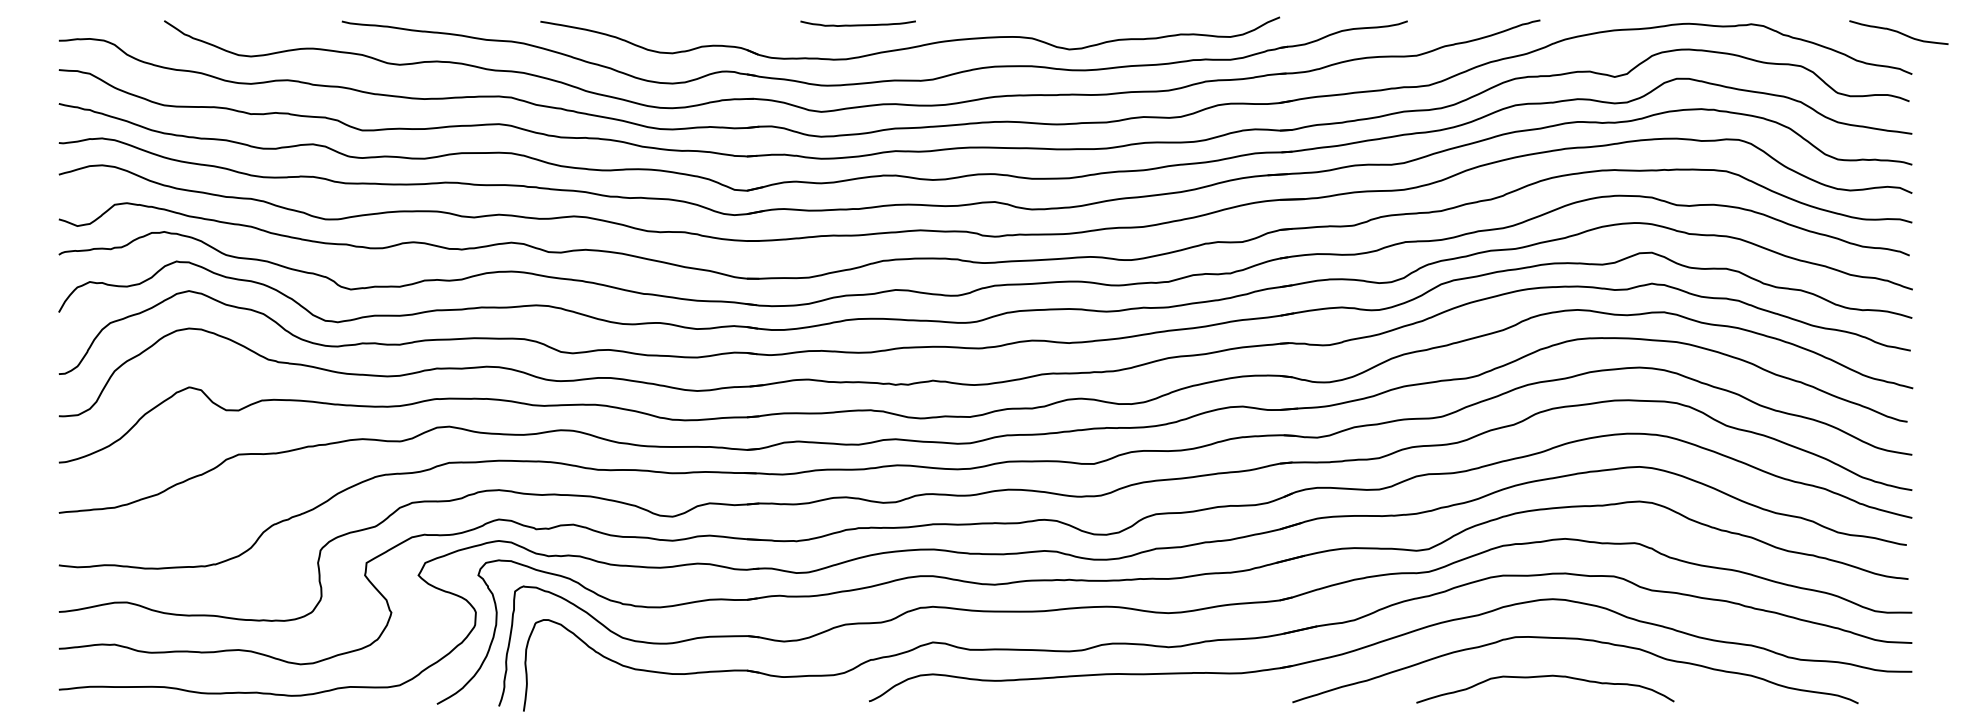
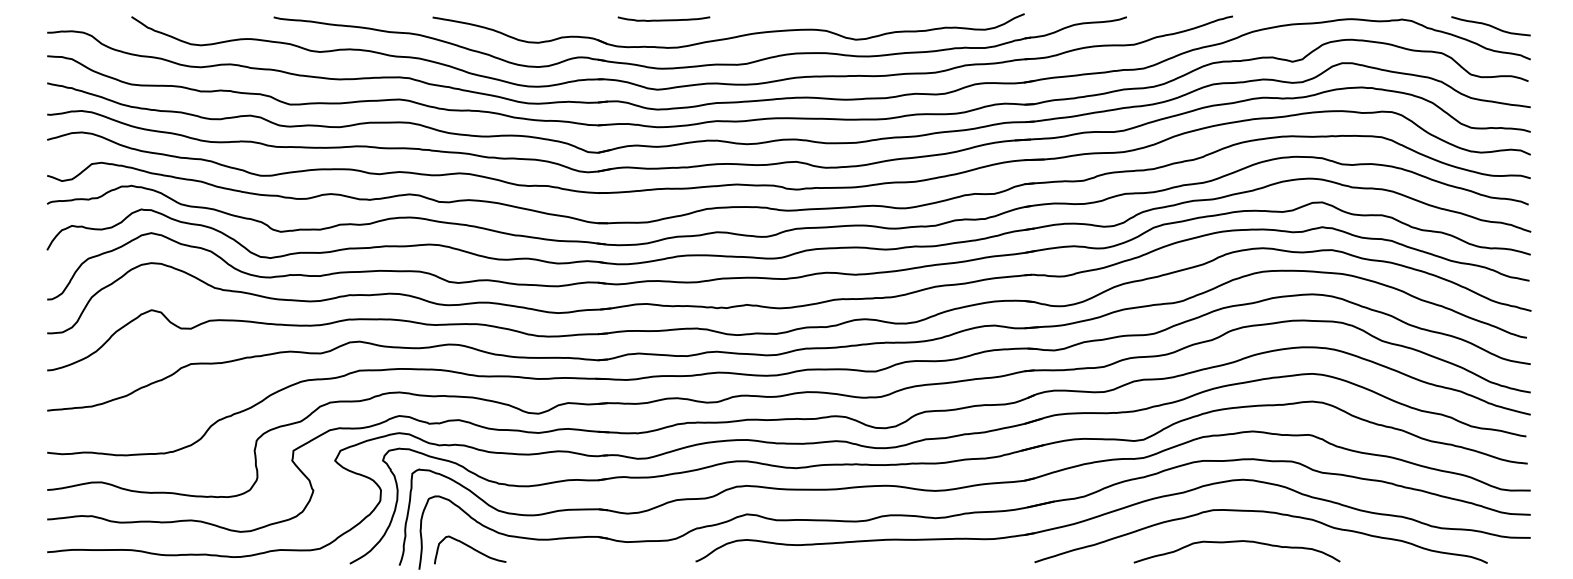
curve: (857, 24) -> (663, 19), moved
curve: (1898, 32) -> (1490, 26), moved
curve: (587, 685) -> (470, 548), added

